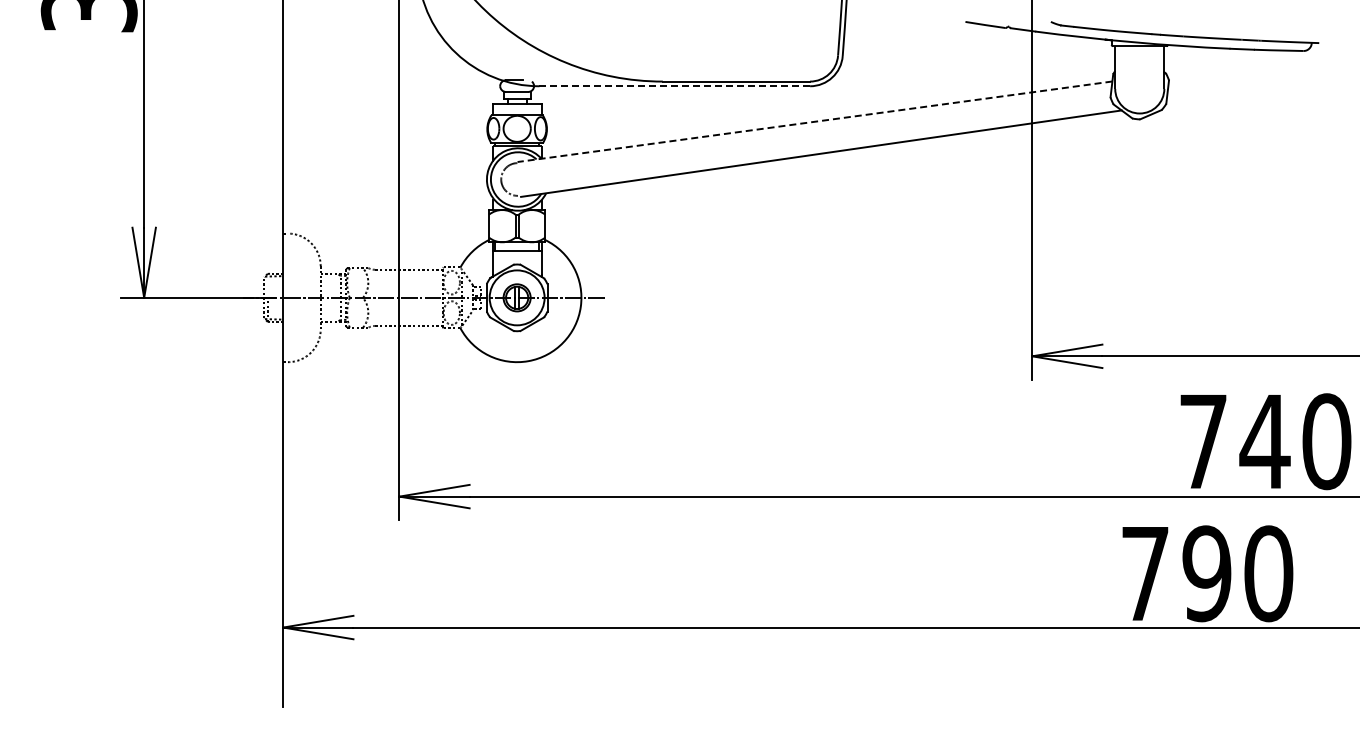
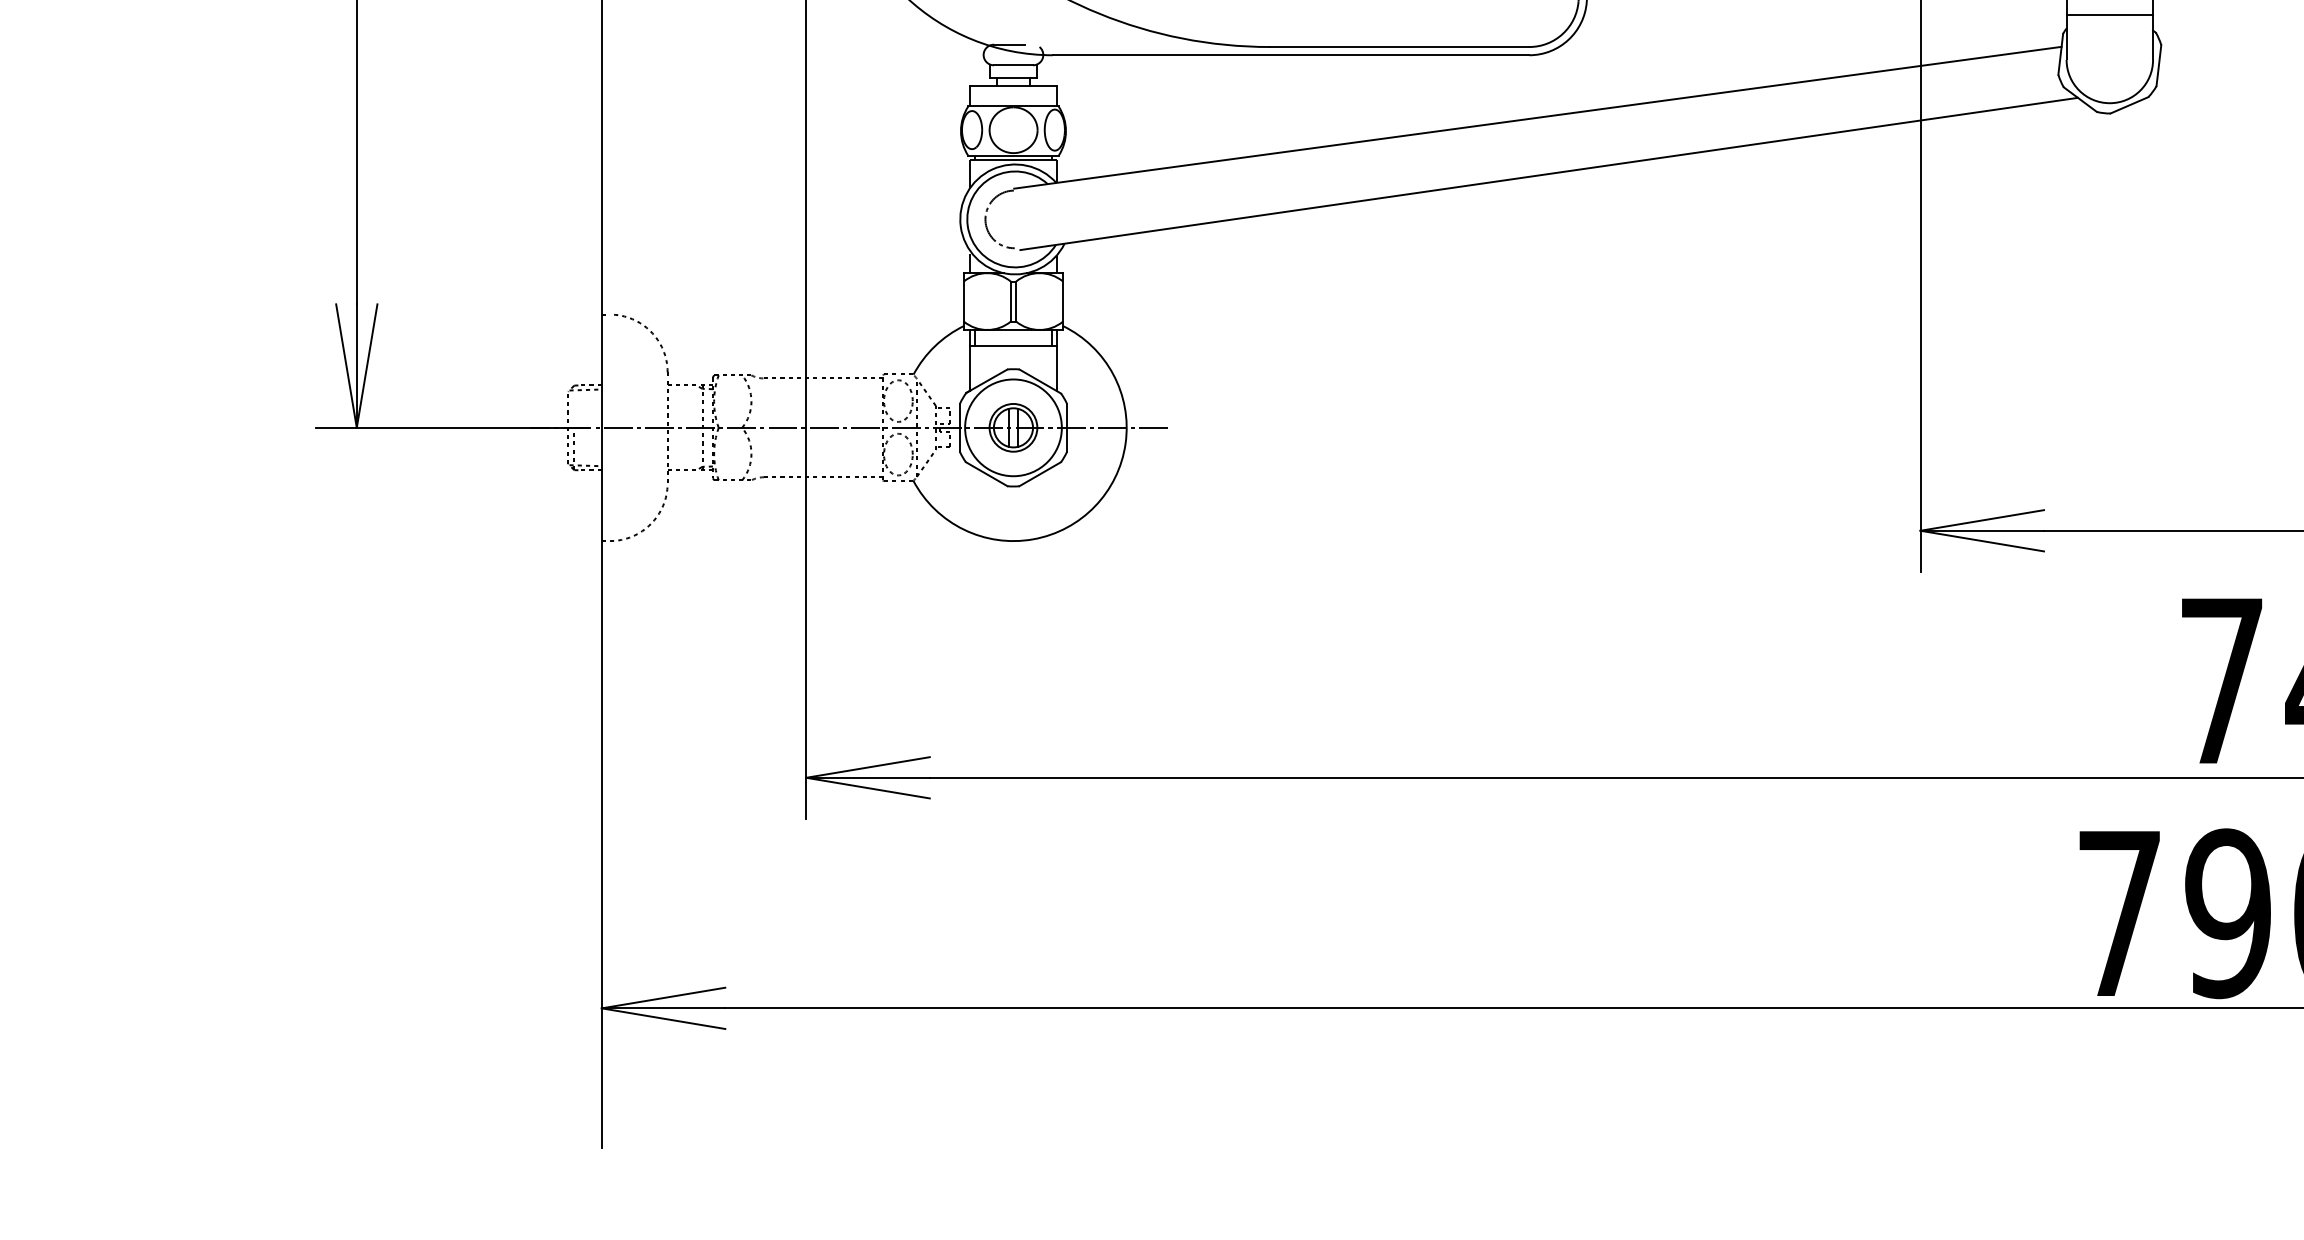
line: (1139, 63) -> (2109, 15), added
line: (674, 86) -> (1290, 55), dashed -> solid
line: (814, 121) -> (1537, 117), dashed -> solid

